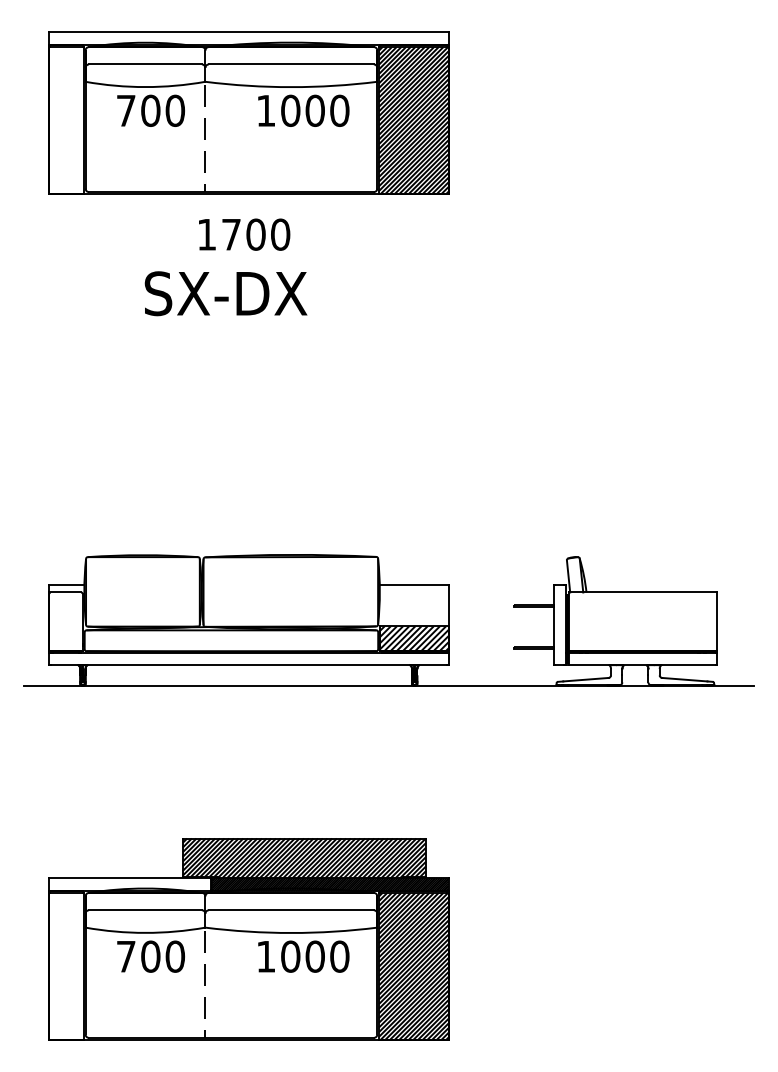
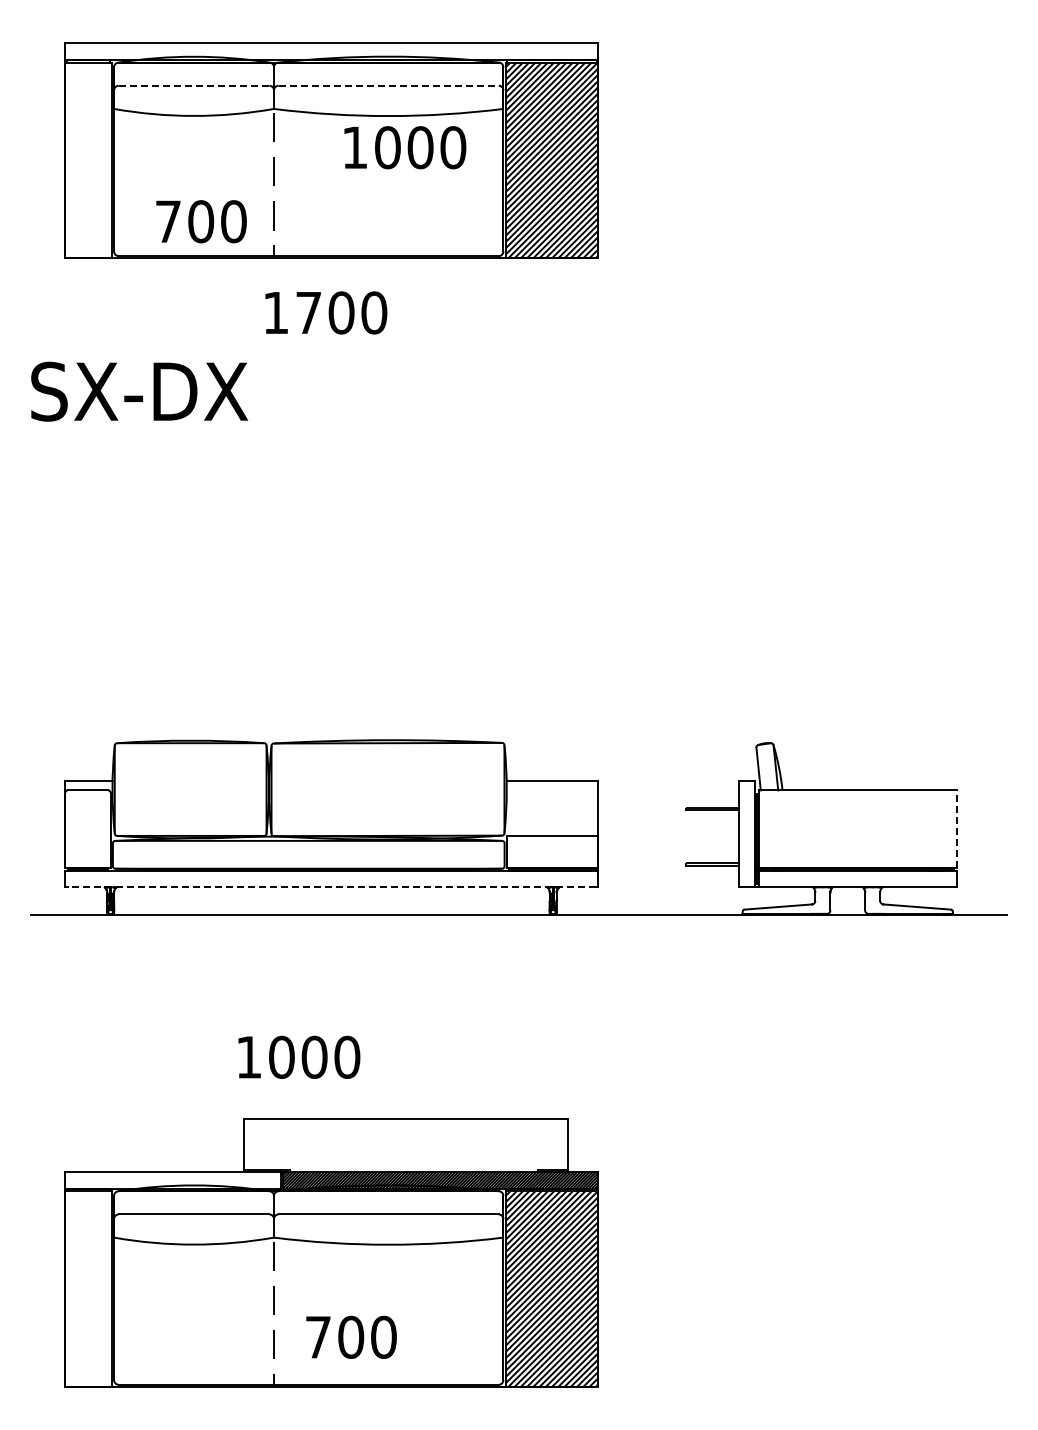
line: (145, 64) -> (194, 85), solid -> dashed
line: (291, 64) -> (389, 85), solid -> dashed
text: (151, 110) -> (201, 221), moved
text: (226, 293) -> (139, 391), moved
line: (716, 621) -> (956, 829), solid -> dashed
hatch: (414, 638) -> (552, 851), removed
line: (248, 665) -> (331, 887), solid -> dashed
hatch: (303, 857) -> (405, 1144), removed
text: (151, 956) -> (351, 1336), moved
text: (303, 956) -> (299, 1056), moved

